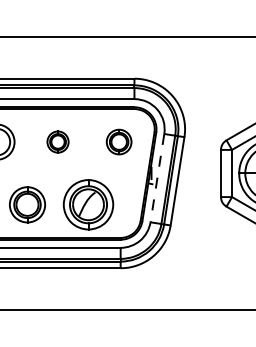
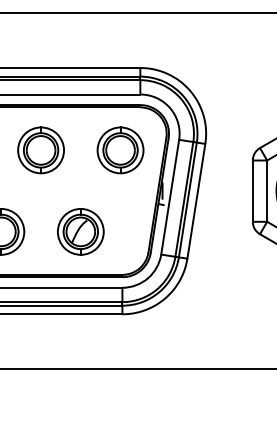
part: (57, 141) -> (40, 149), size x1.67
part: (118, 141) -> (119, 149), size x1.43
line: (157, 178) -> (170, 197), dashed -> solid
part: (88, 204) -> (80, 231), size x0.71

